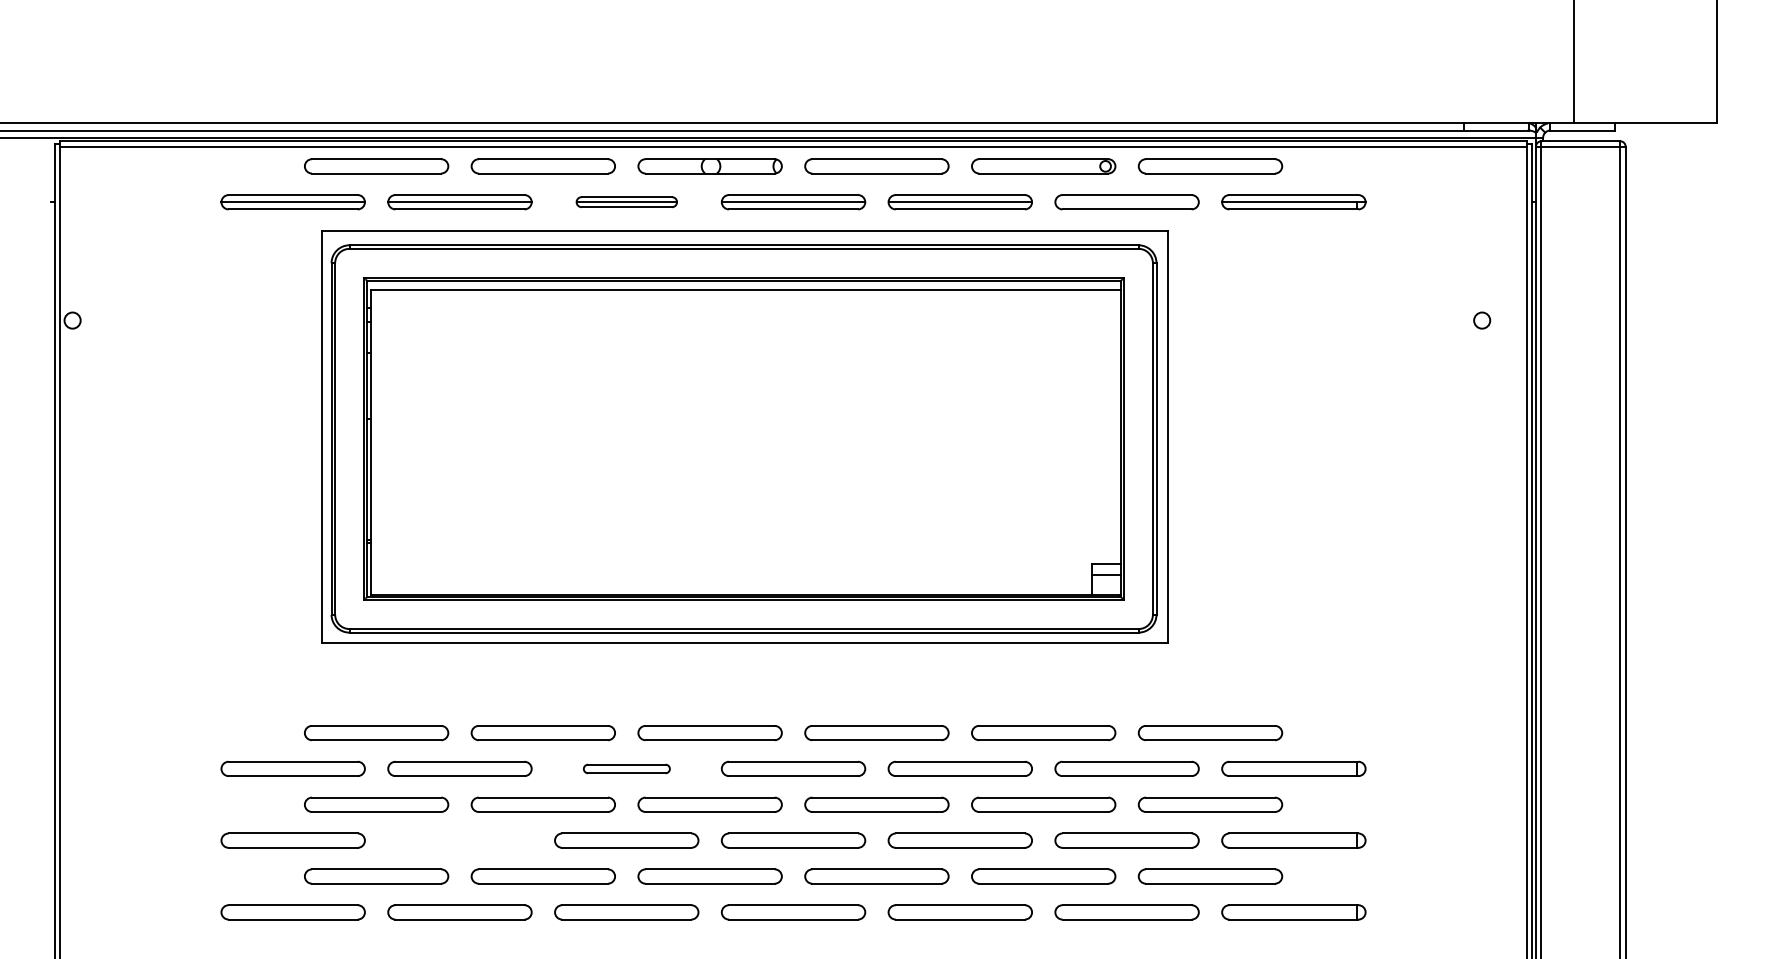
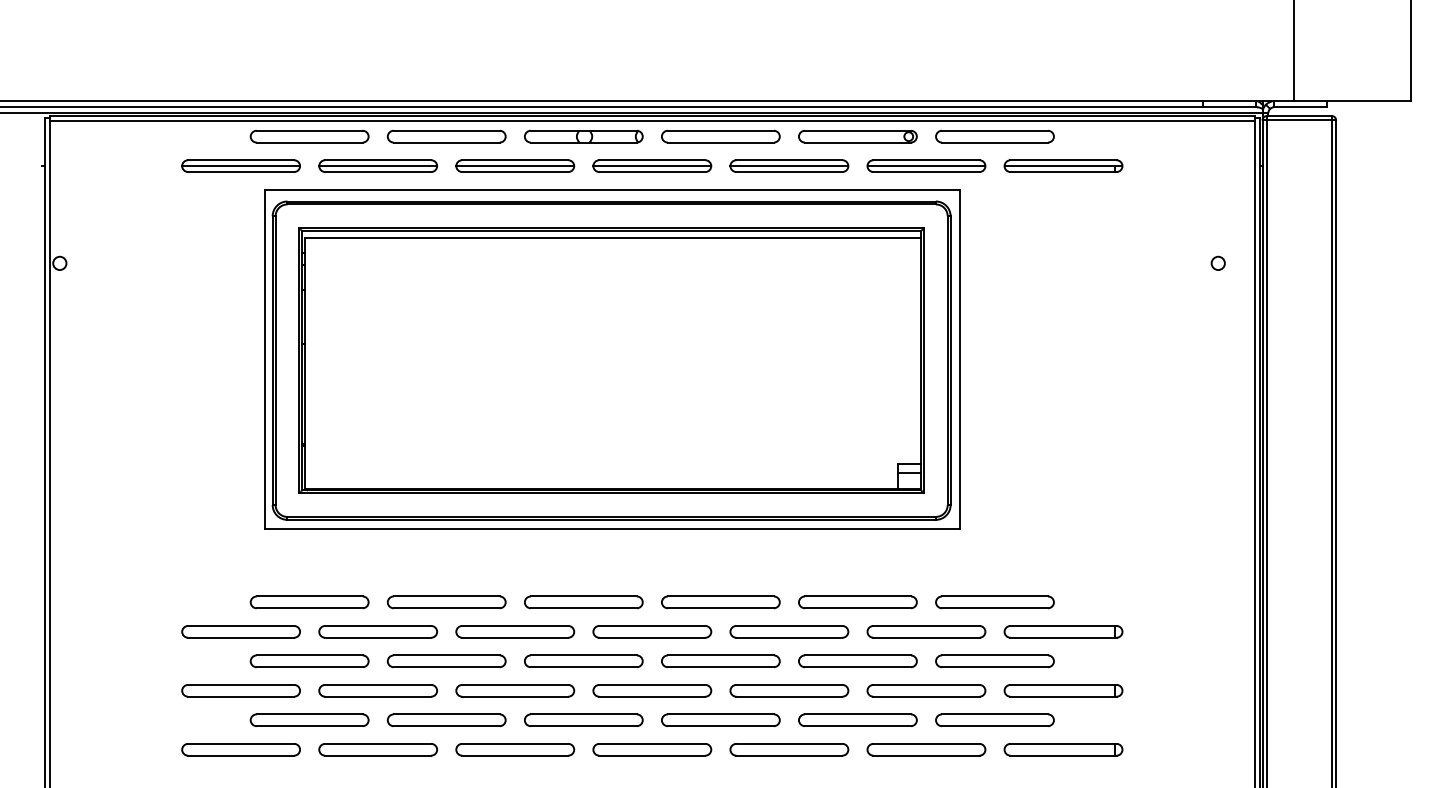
part: (627, 201) -> (515, 165), size x1.43
line: (1127, 202) -> (926, 166), added
part: (627, 768) -> (515, 631), size x1.67
part: (459, 840) -> (377, 690), added

